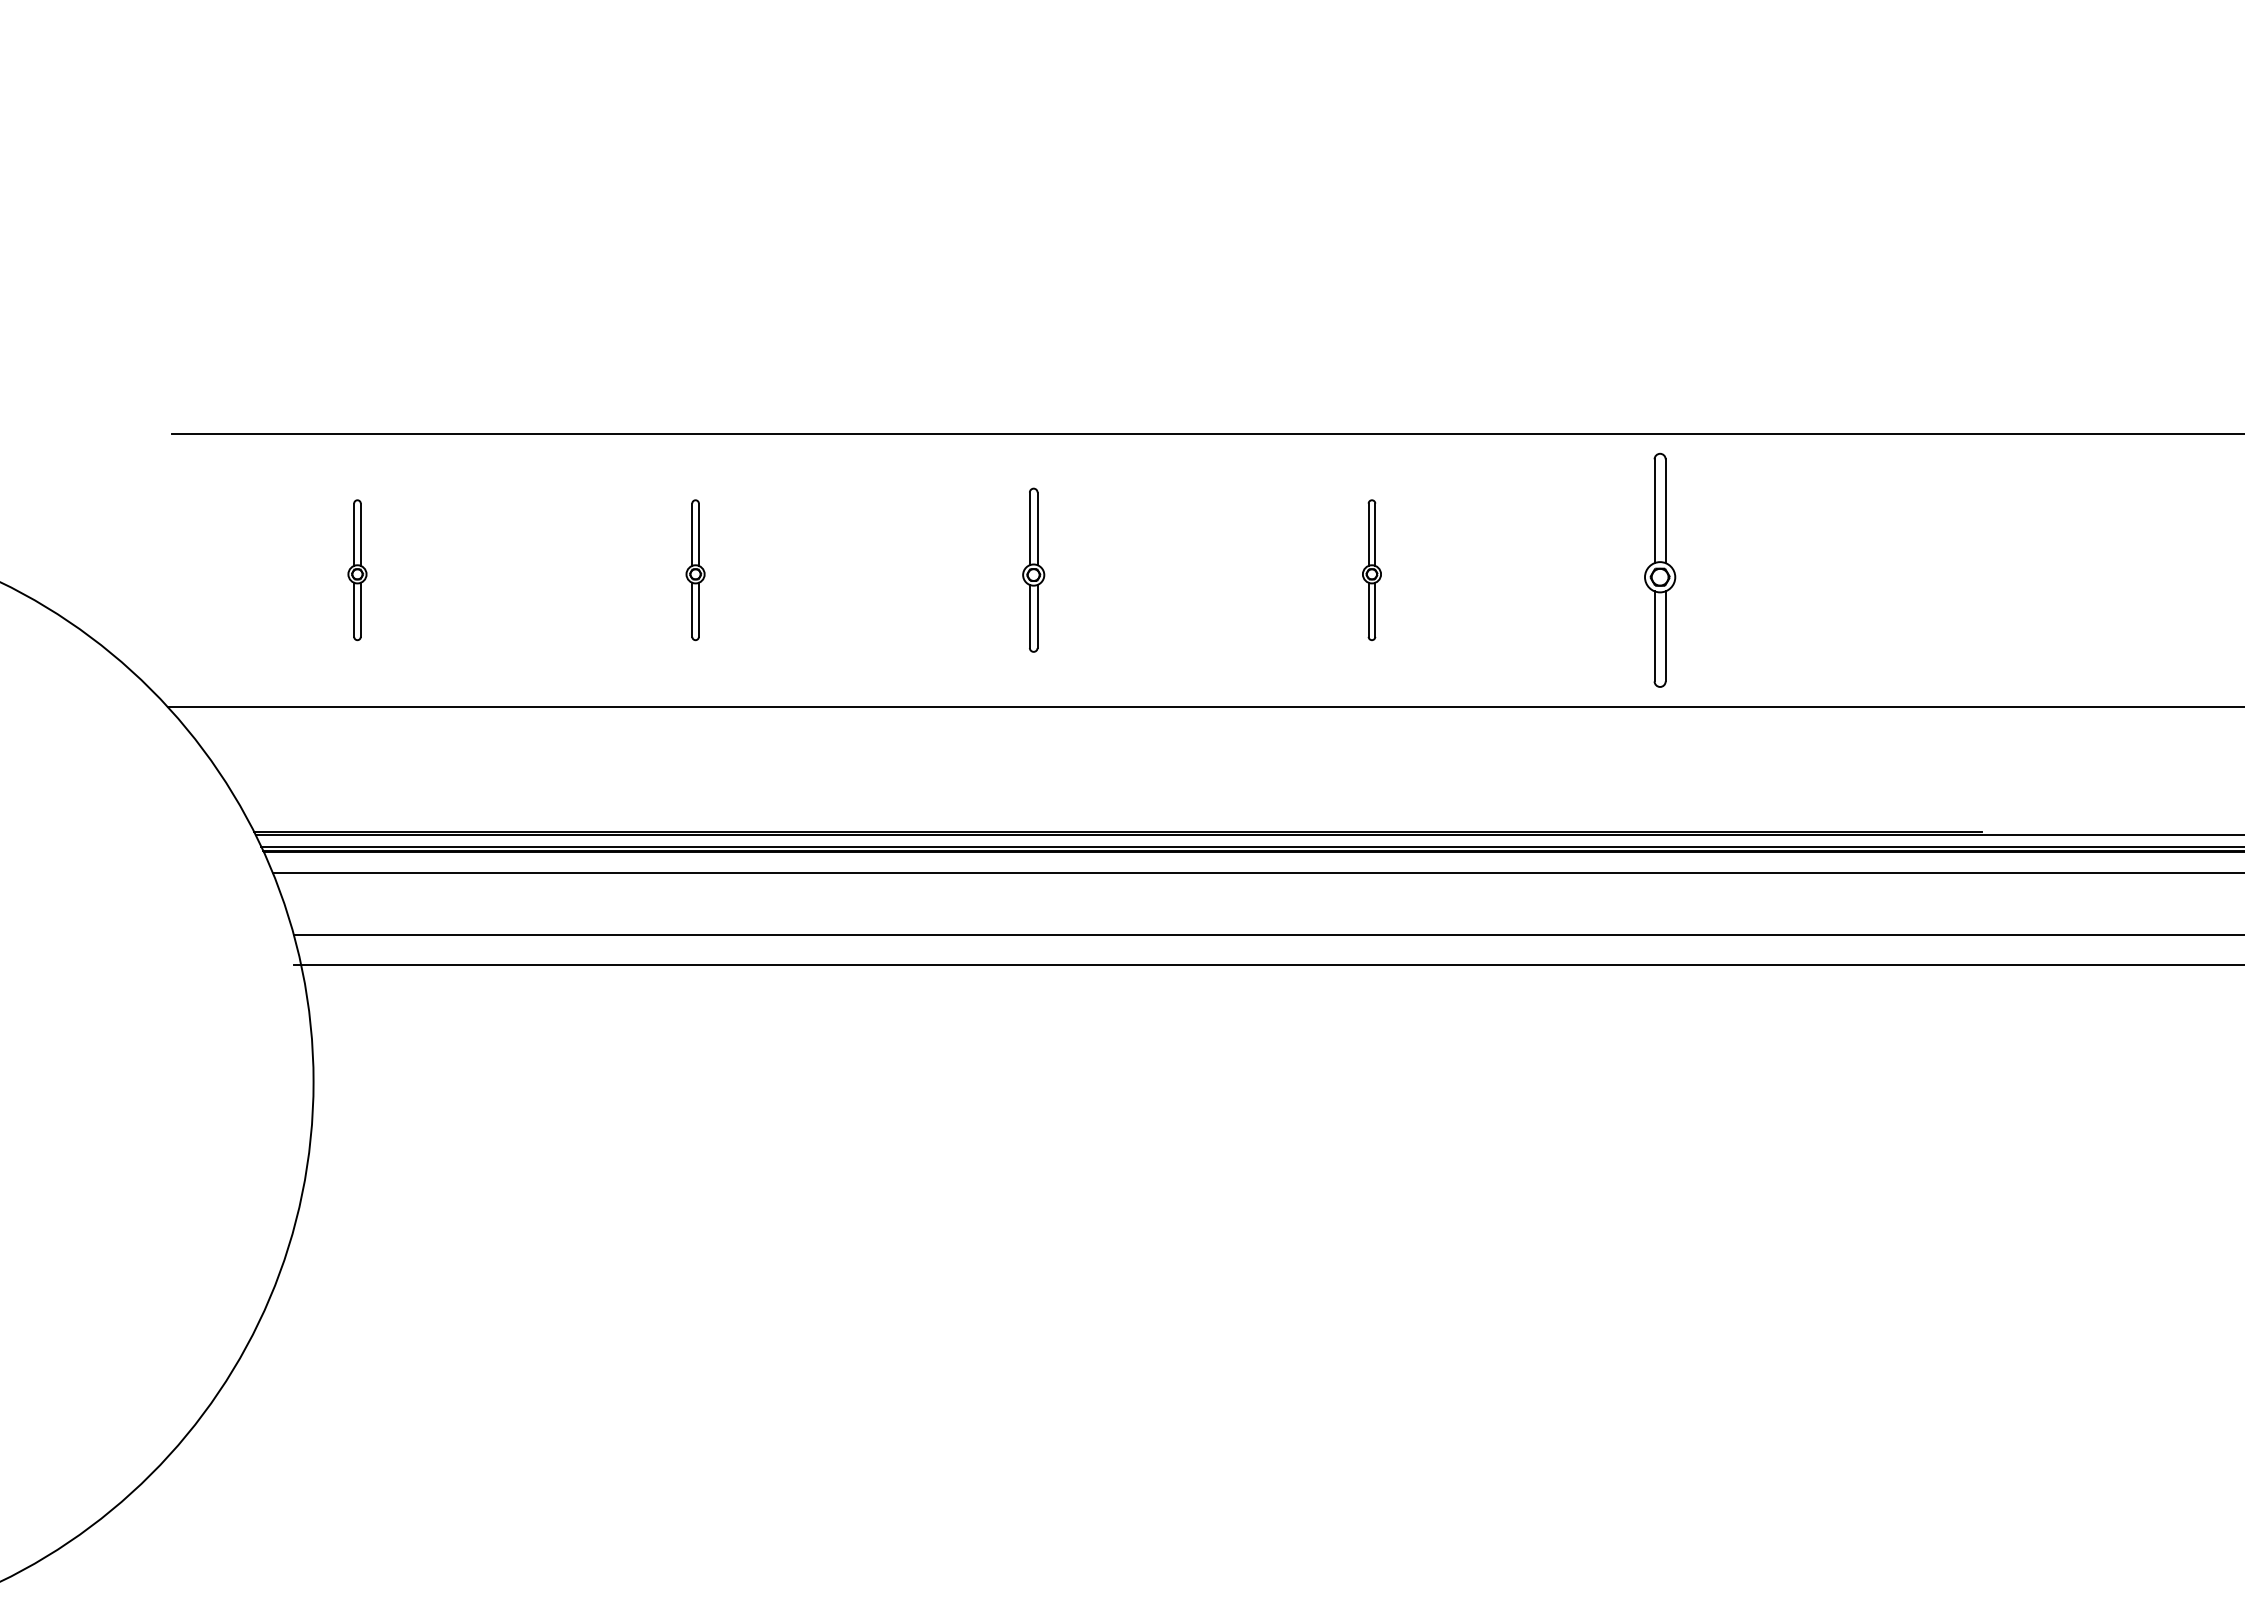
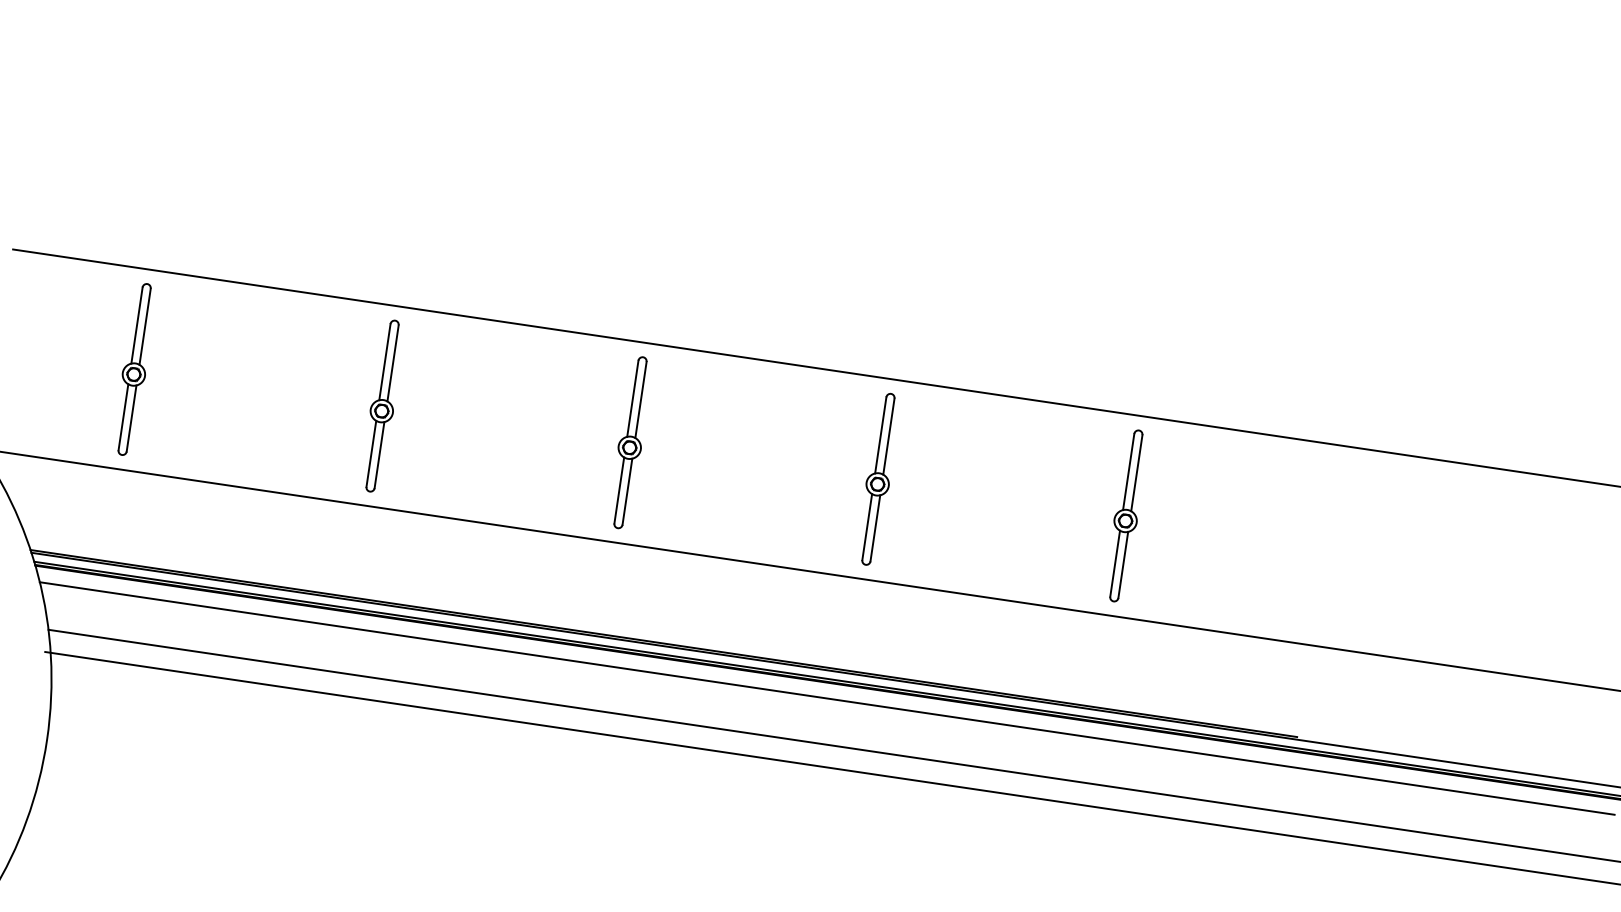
part: (357, 569) -> (134, 368), size x1.67
part: (695, 569) -> (382, 405), size x1.67
part: (1033, 569) -> (630, 442), size x1.43
part: (1371, 569) -> (878, 478), size x1.67
part: (1660, 569) -> (1126, 515), moved

